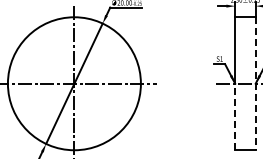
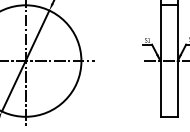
line: (255, 84) -> (177, 61), dashed -> solid
line: (235, 116) -> (160, 88), dashed -> solid

